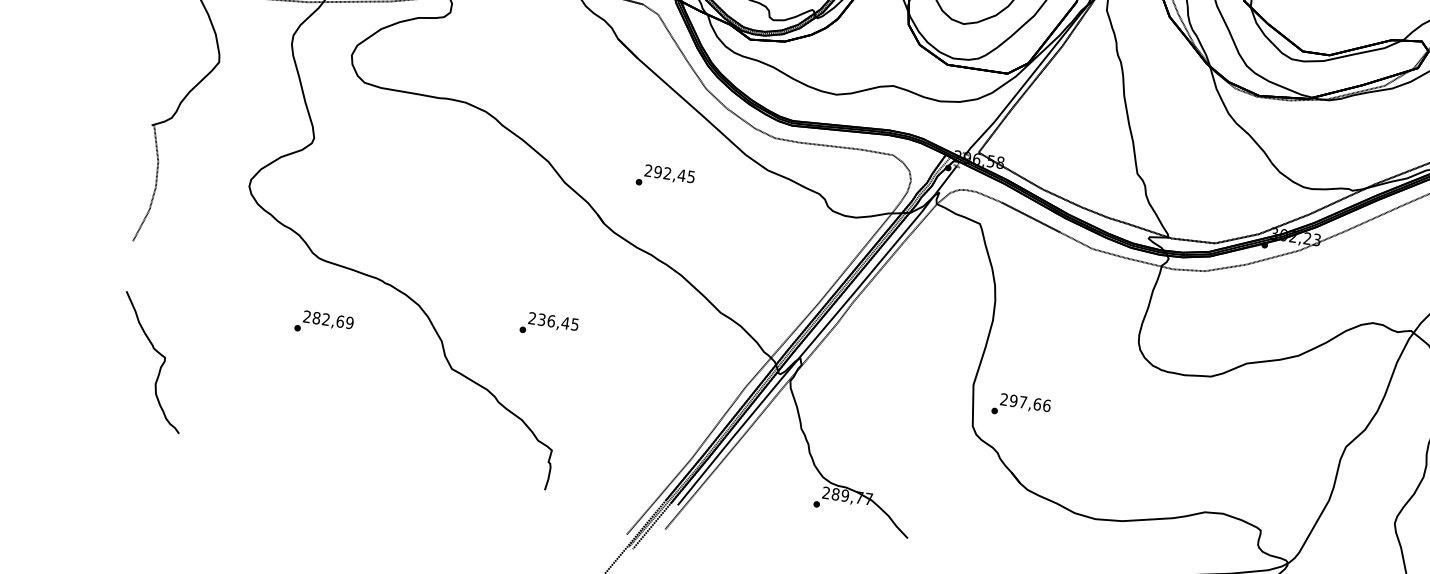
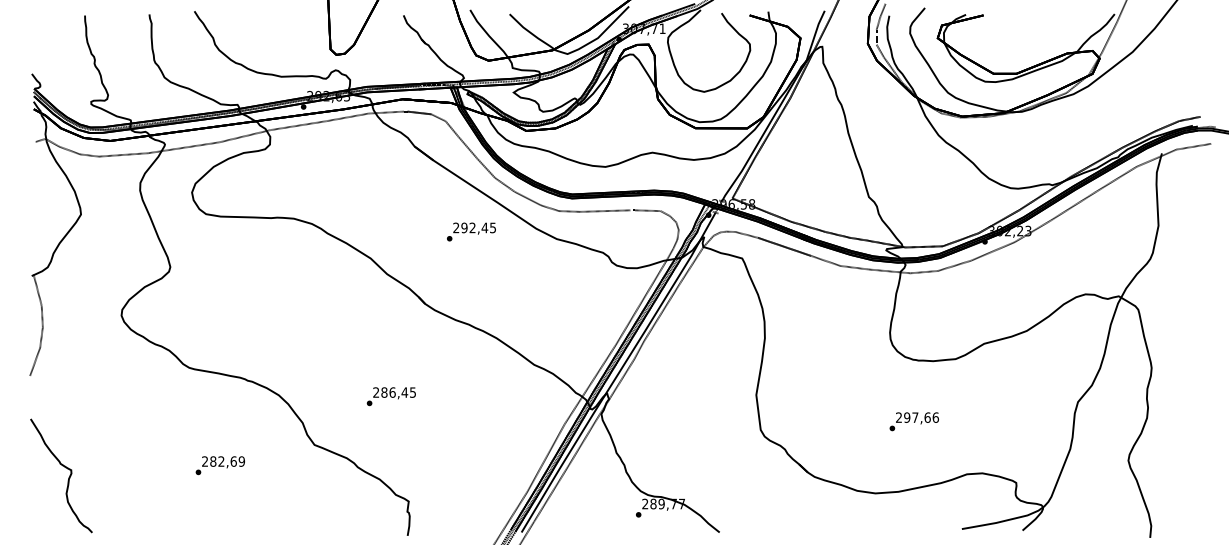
text: (665, 177) -> (471, 231), moved
text: (541, 319) -> (384, 392), 236,45 -> 286,45
text: (323, 323) -> (219, 465), moved
text: (1020, 406) -> (913, 421), moved

